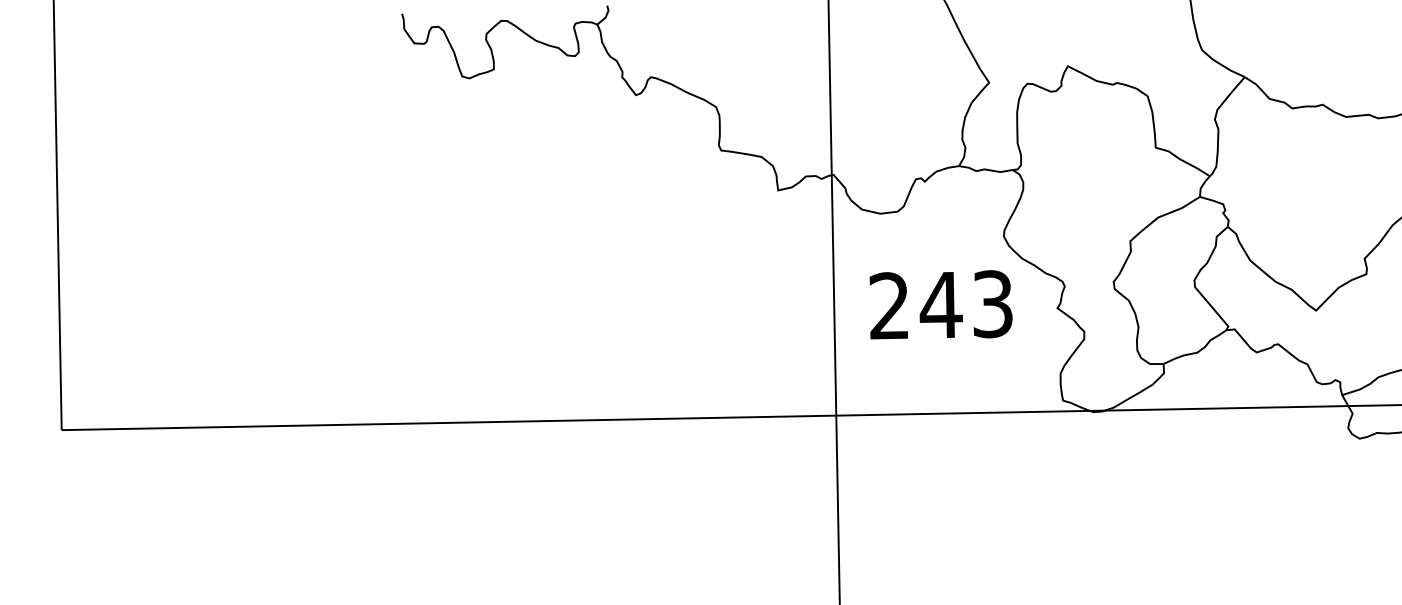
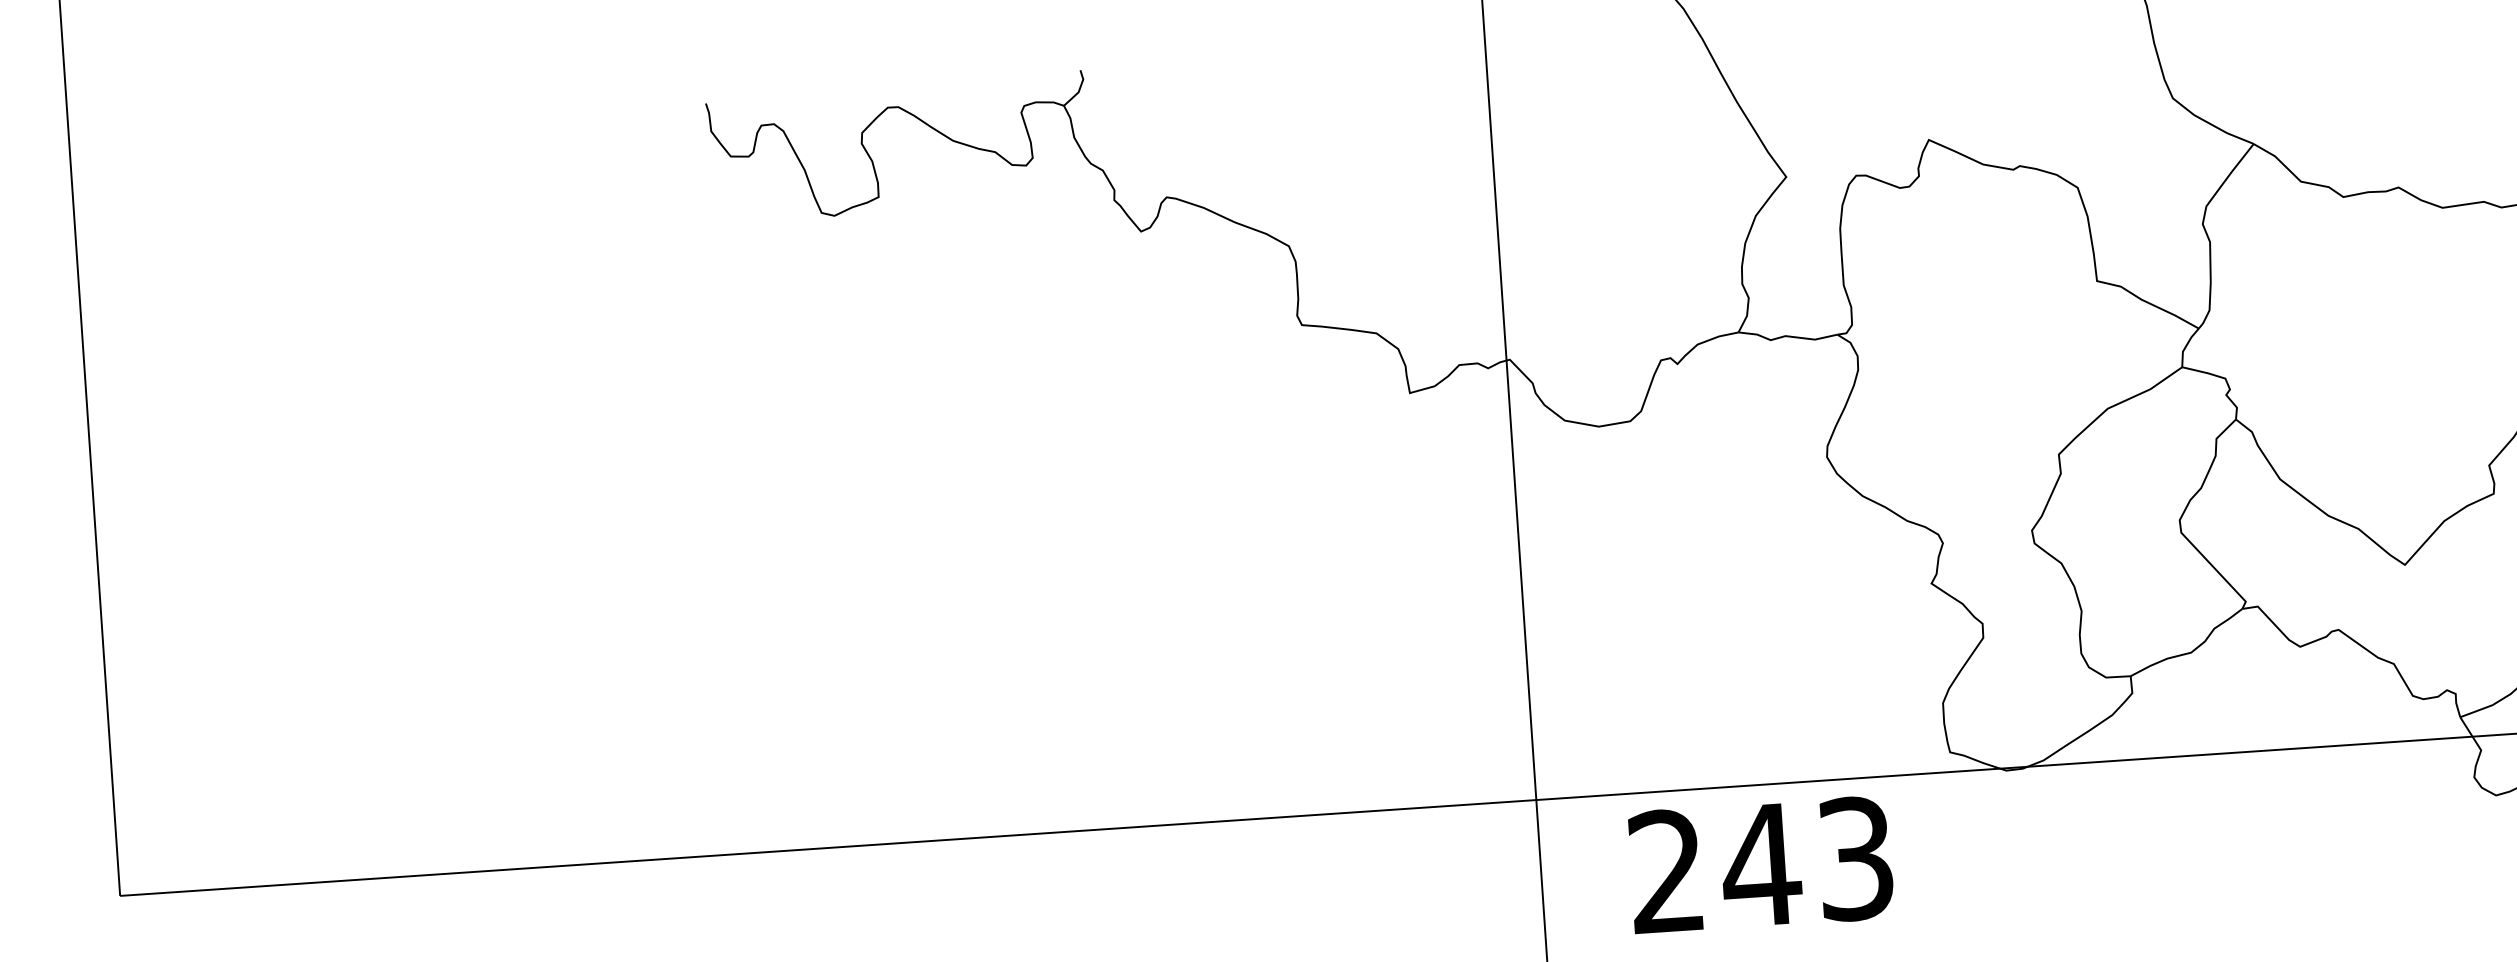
text: (940, 304) -> (1759, 864), moved

